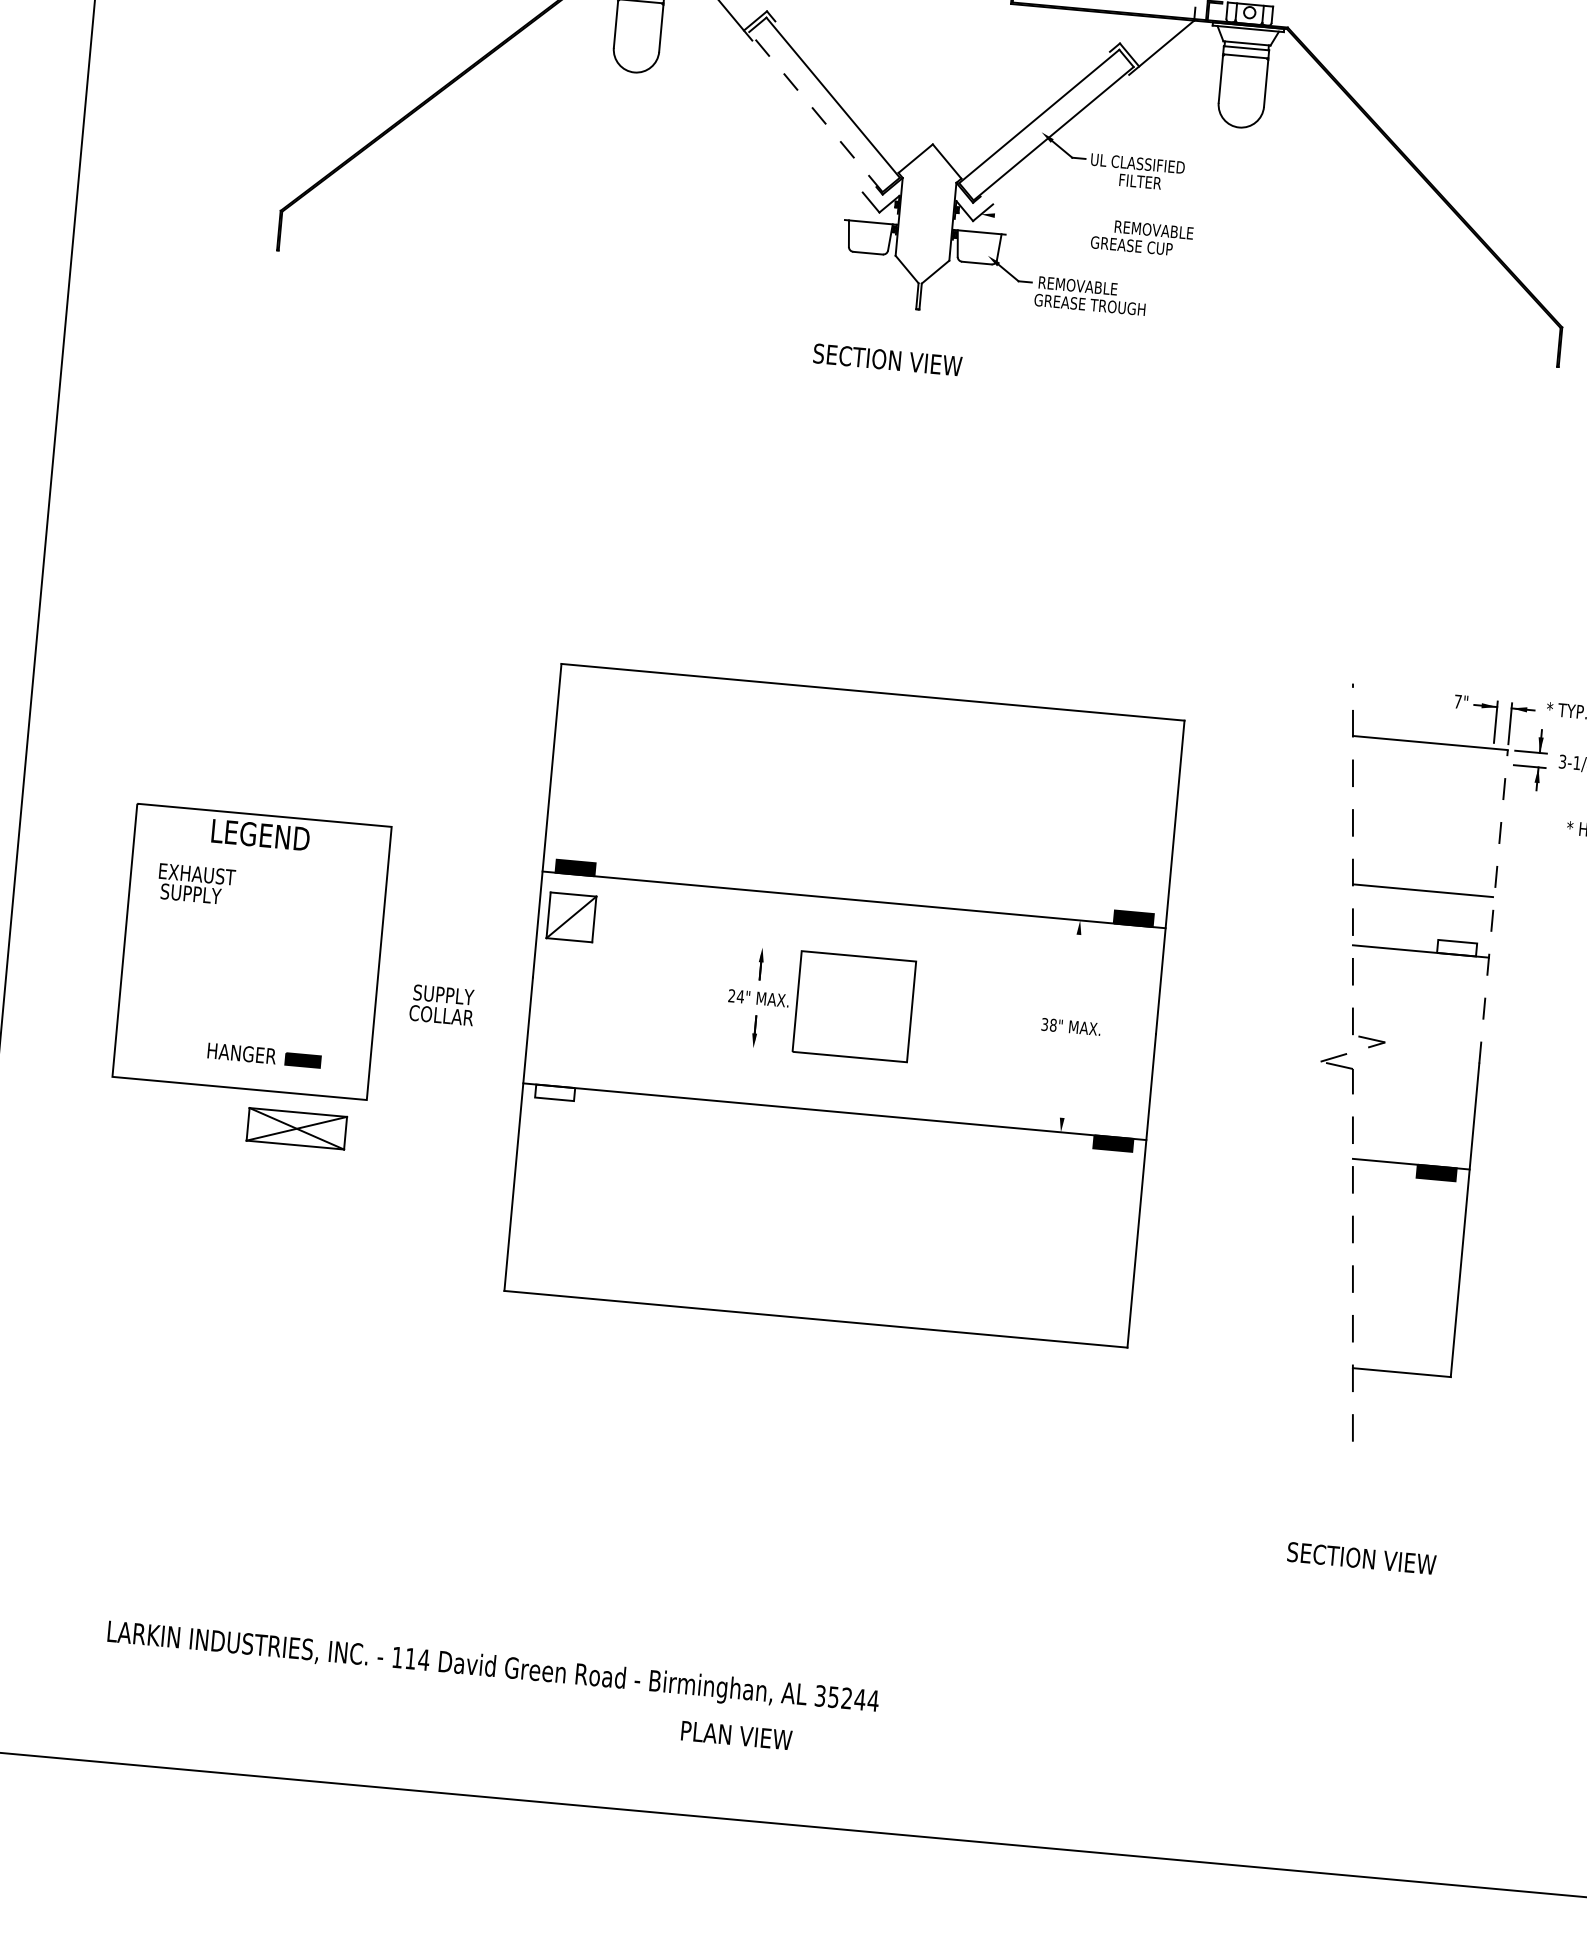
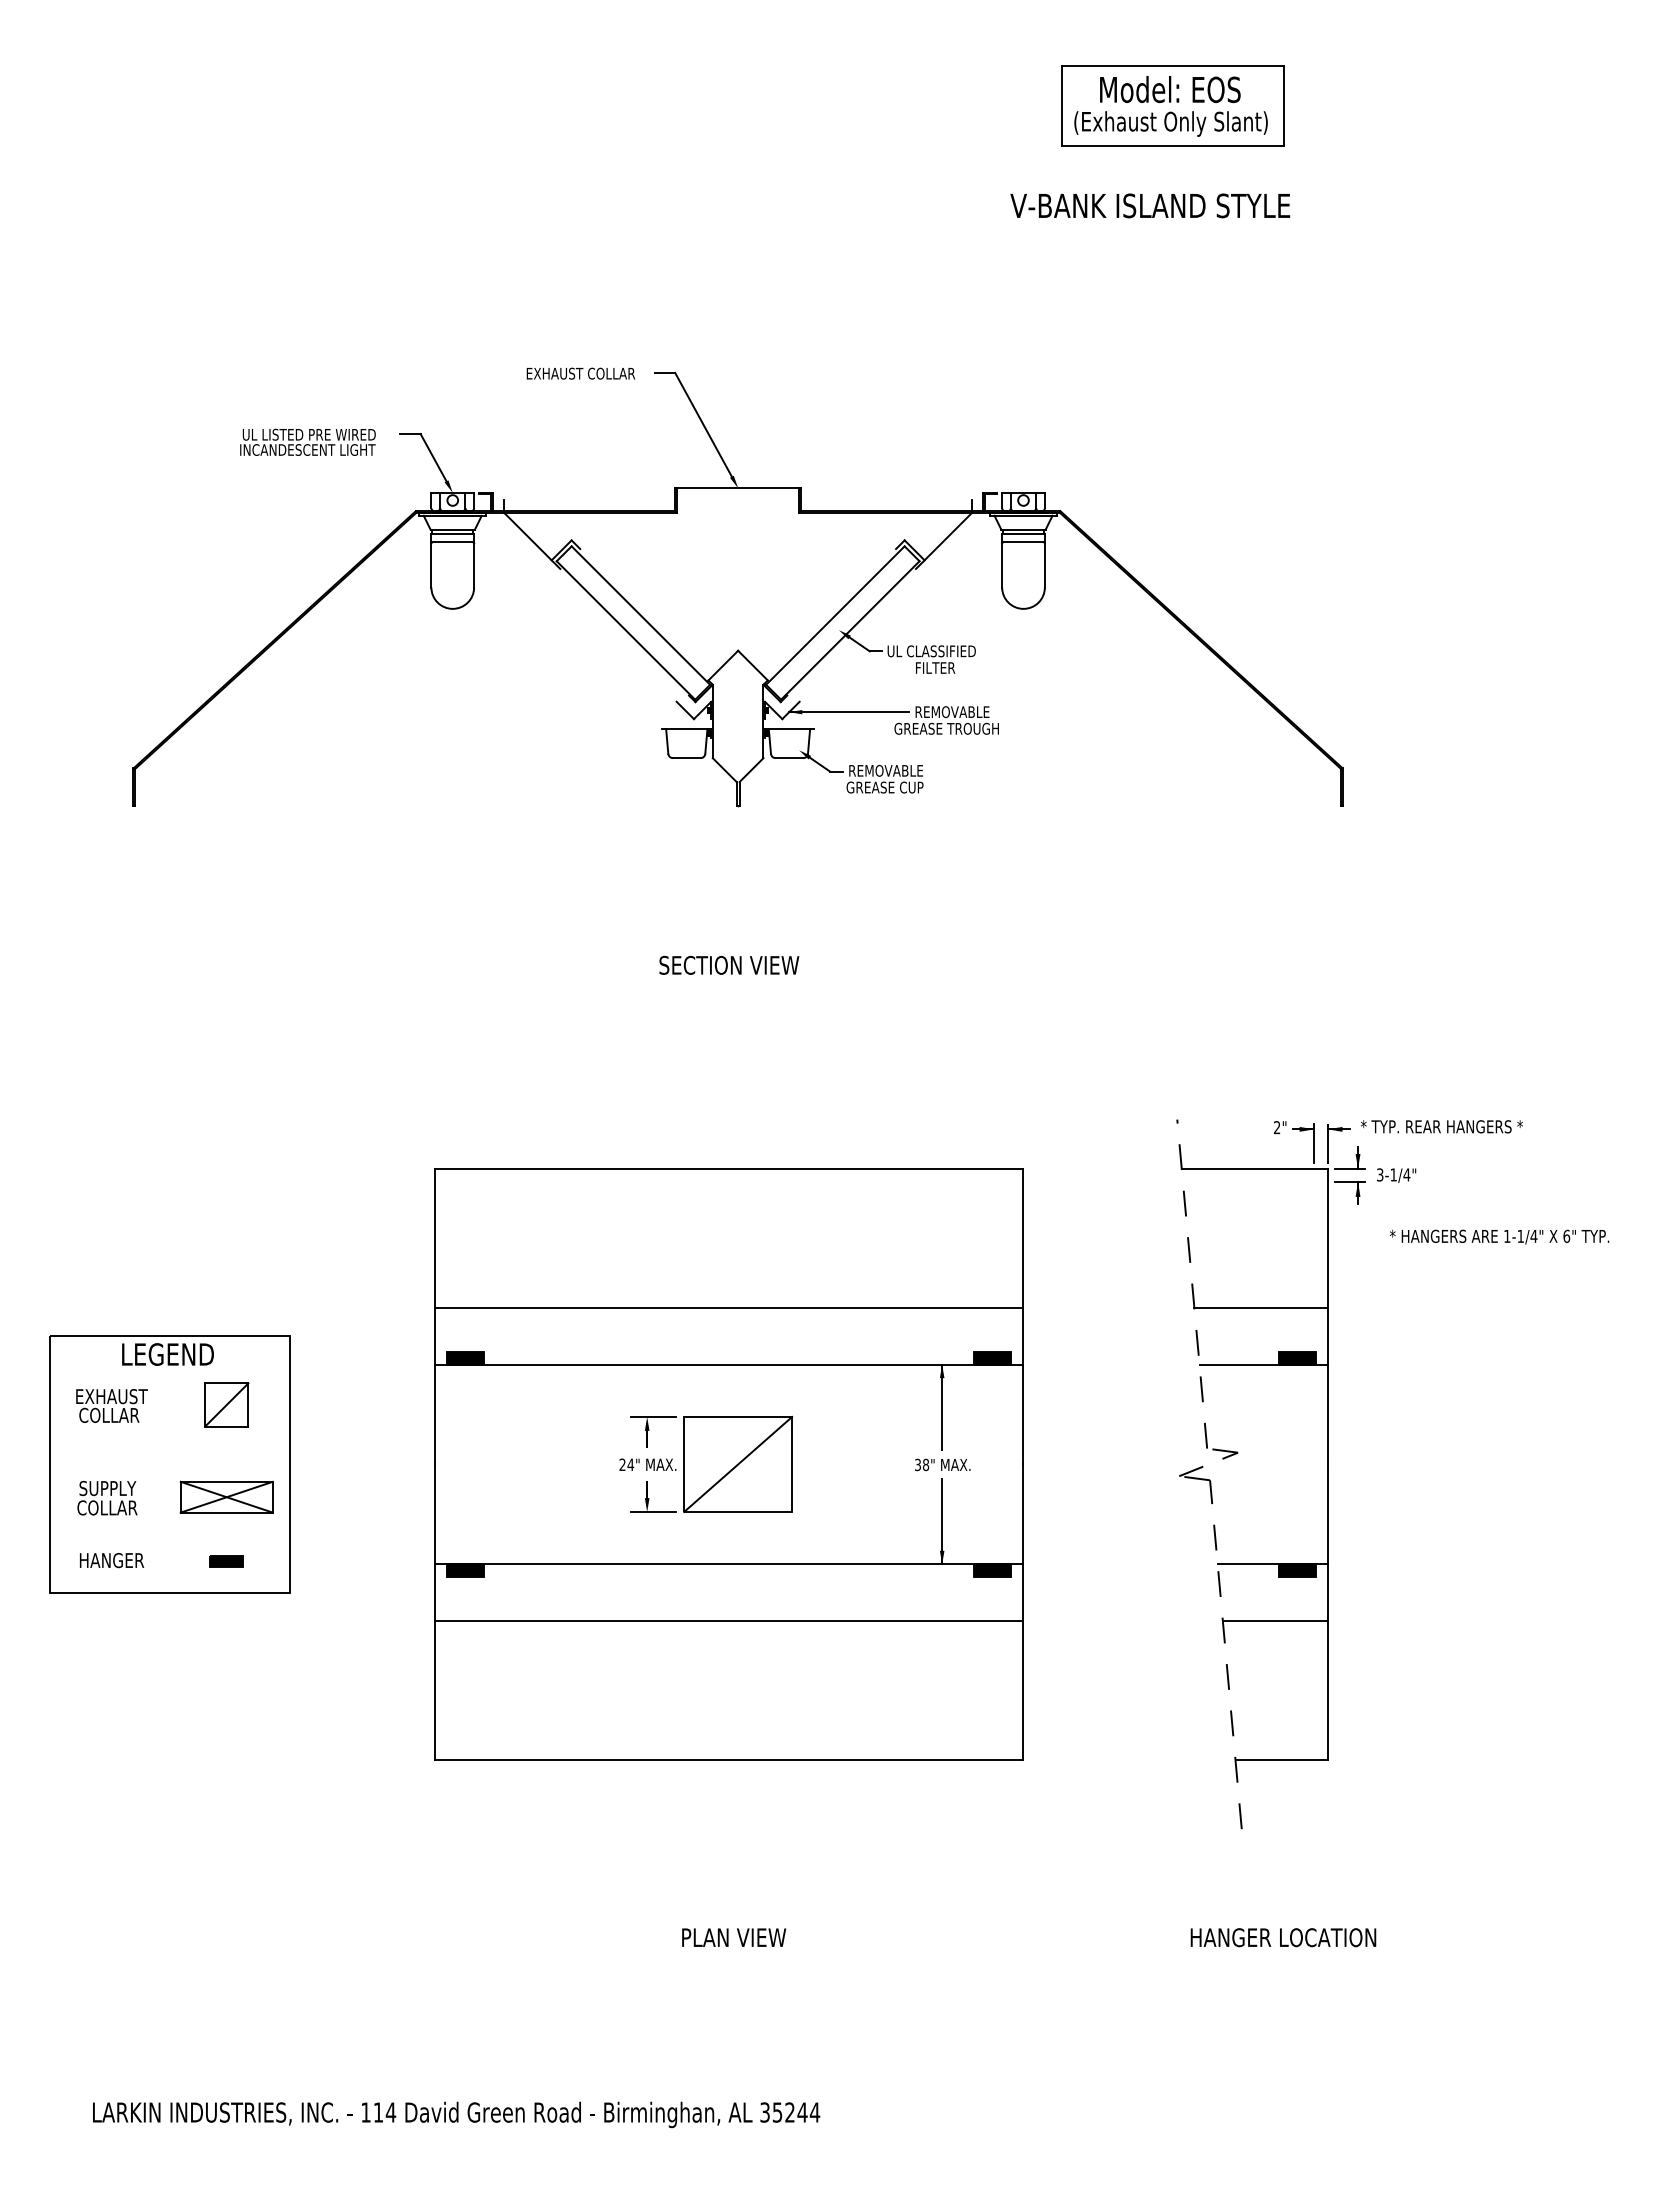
line: (815, 112) -> (625, 630), dashed -> solid
line: (1043, 220) -> (848, 712), added
text: (1173, 249) -> (972, 728), GREASE CUP -> GREASE TROUGH
text: (1118, 307) -> (925, 787), GREASE TROUGH -> GREASE CUP
text: (888, 359) -> (729, 964), moved
text: (1457, 701) -> (1276, 1127), 7" -> 2"
line: (858, 839) -> (727, 1307), added
text: (193, 893) -> (109, 1414), SUPPLY -> COLLAR
line: (1493, 906) -> (1327, 1316), dashed -> solid
part: (571, 916) -> (226, 1404), moved
line: (769, 947) -> (653, 1416), added
fill: (1456, 948) -> (1296, 1358), added
line: (1076, 966) -> (942, 1407), added
text: (442, 1004) -> (107, 1497), moved
line: (854, 1006) -> (738, 1464), added
line: (760, 1049) -> (653, 1512), added
text: (242, 1053) -> (112, 1560), moved
line: (1065, 1086) -> (942, 1521), added
fill: (555, 1092) -> (465, 1570), added
part: (296, 1127) -> (226, 1496), moved
line: (827, 1172) -> (727, 1621), added
line: (1407, 1224) -> (1274, 1621), added
text: (1386, 1560) -> (1283, 1937), SECTION VIEW -> HANGER LOCATION
text: (737, 1735) -> (734, 1937), moved

